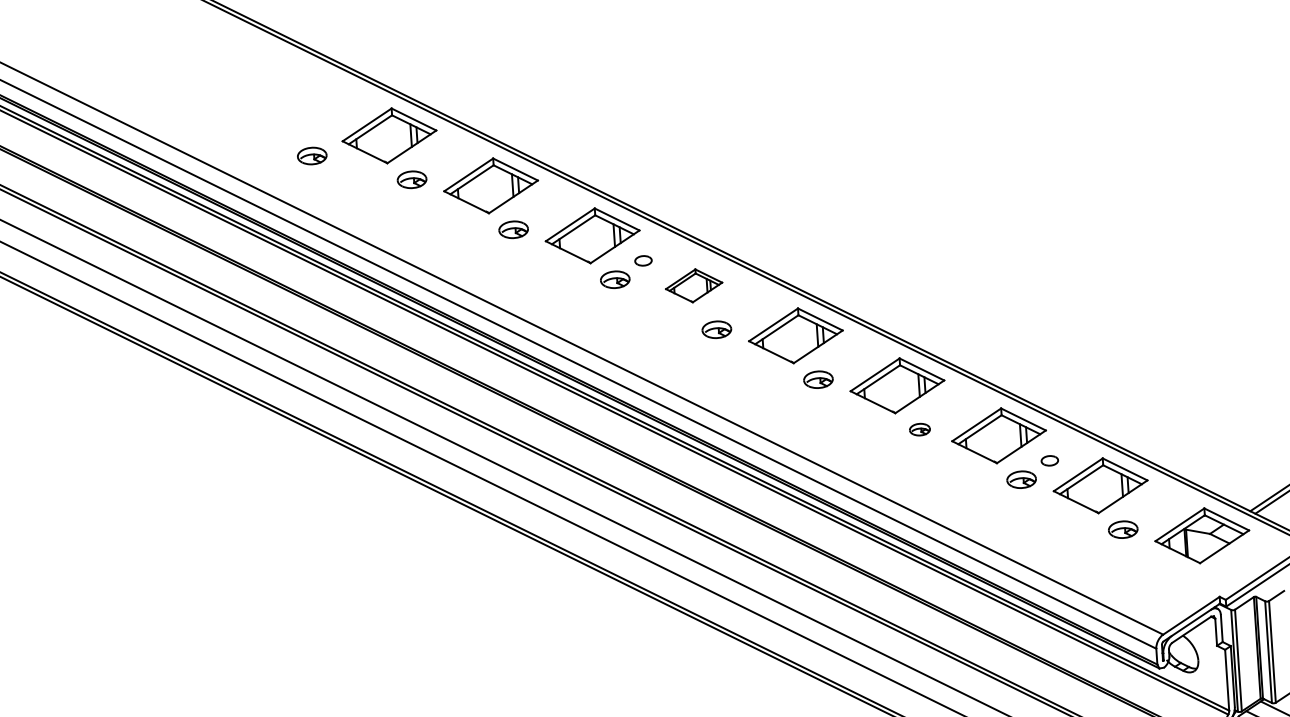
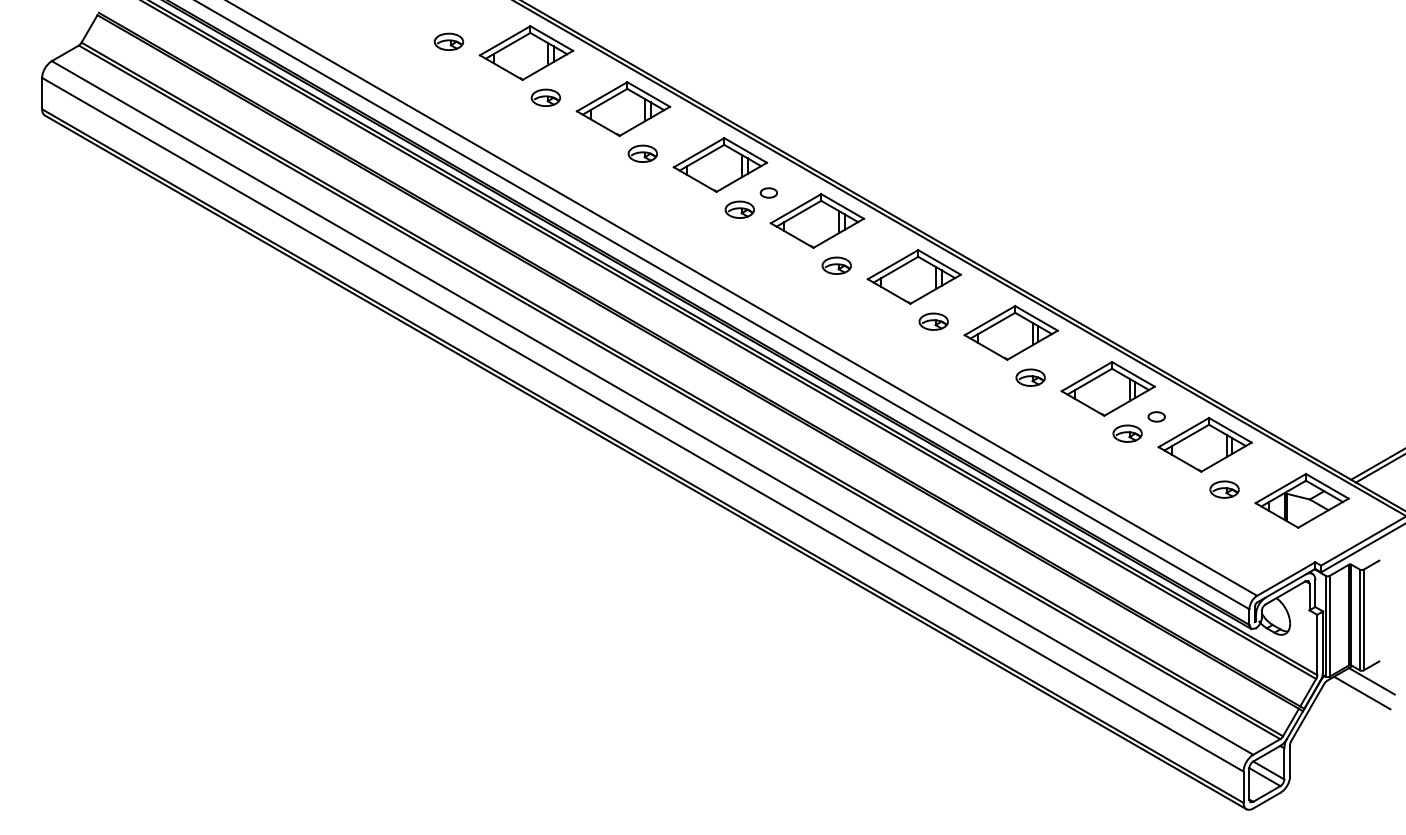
part: (311, 155) -> (448, 41), moved
part: (693, 285) -> (816, 220), size x1.67
part: (919, 429) -> (1030, 377), size x1.43

